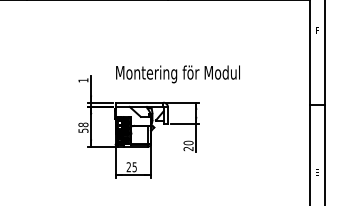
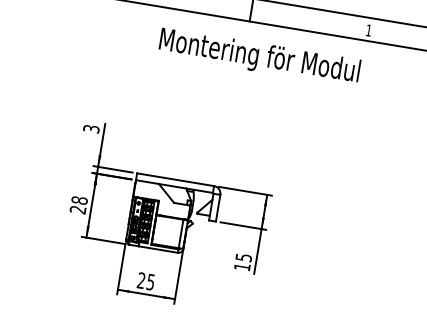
text: (177, 74) -> (258, 57), moved
text: (83, 80) -> (91, 129), 1 -> 3
text: (83, 130) -> (78, 209), 58 -> 28
text: (188, 145) -> (243, 261), 20 -> 15

